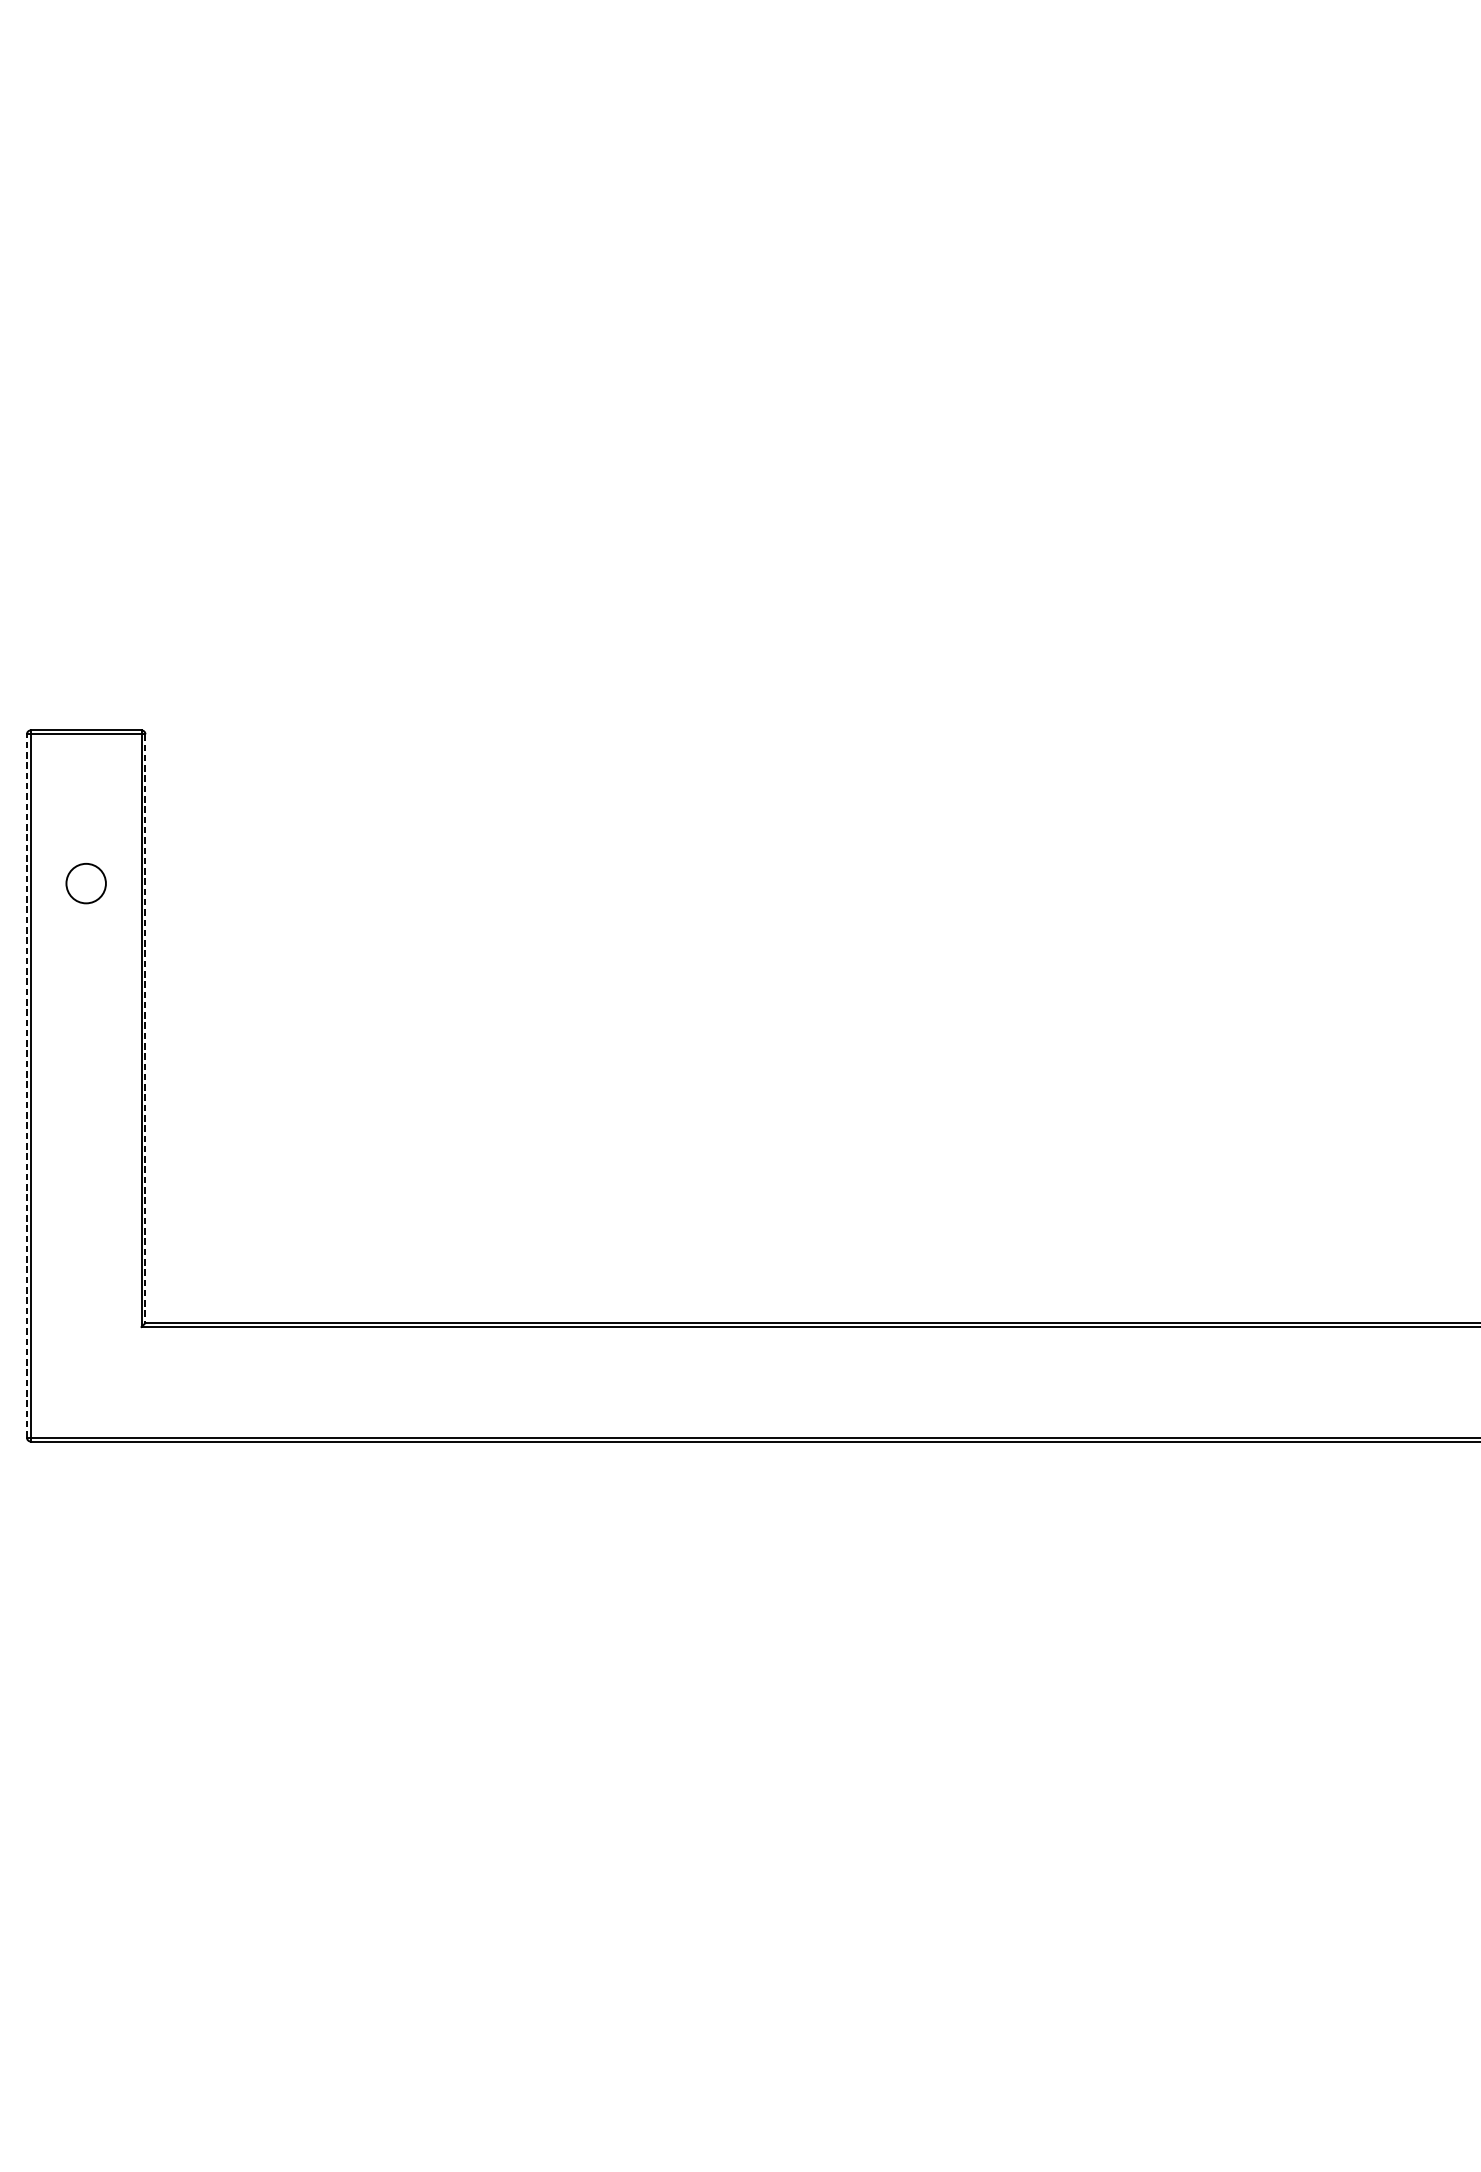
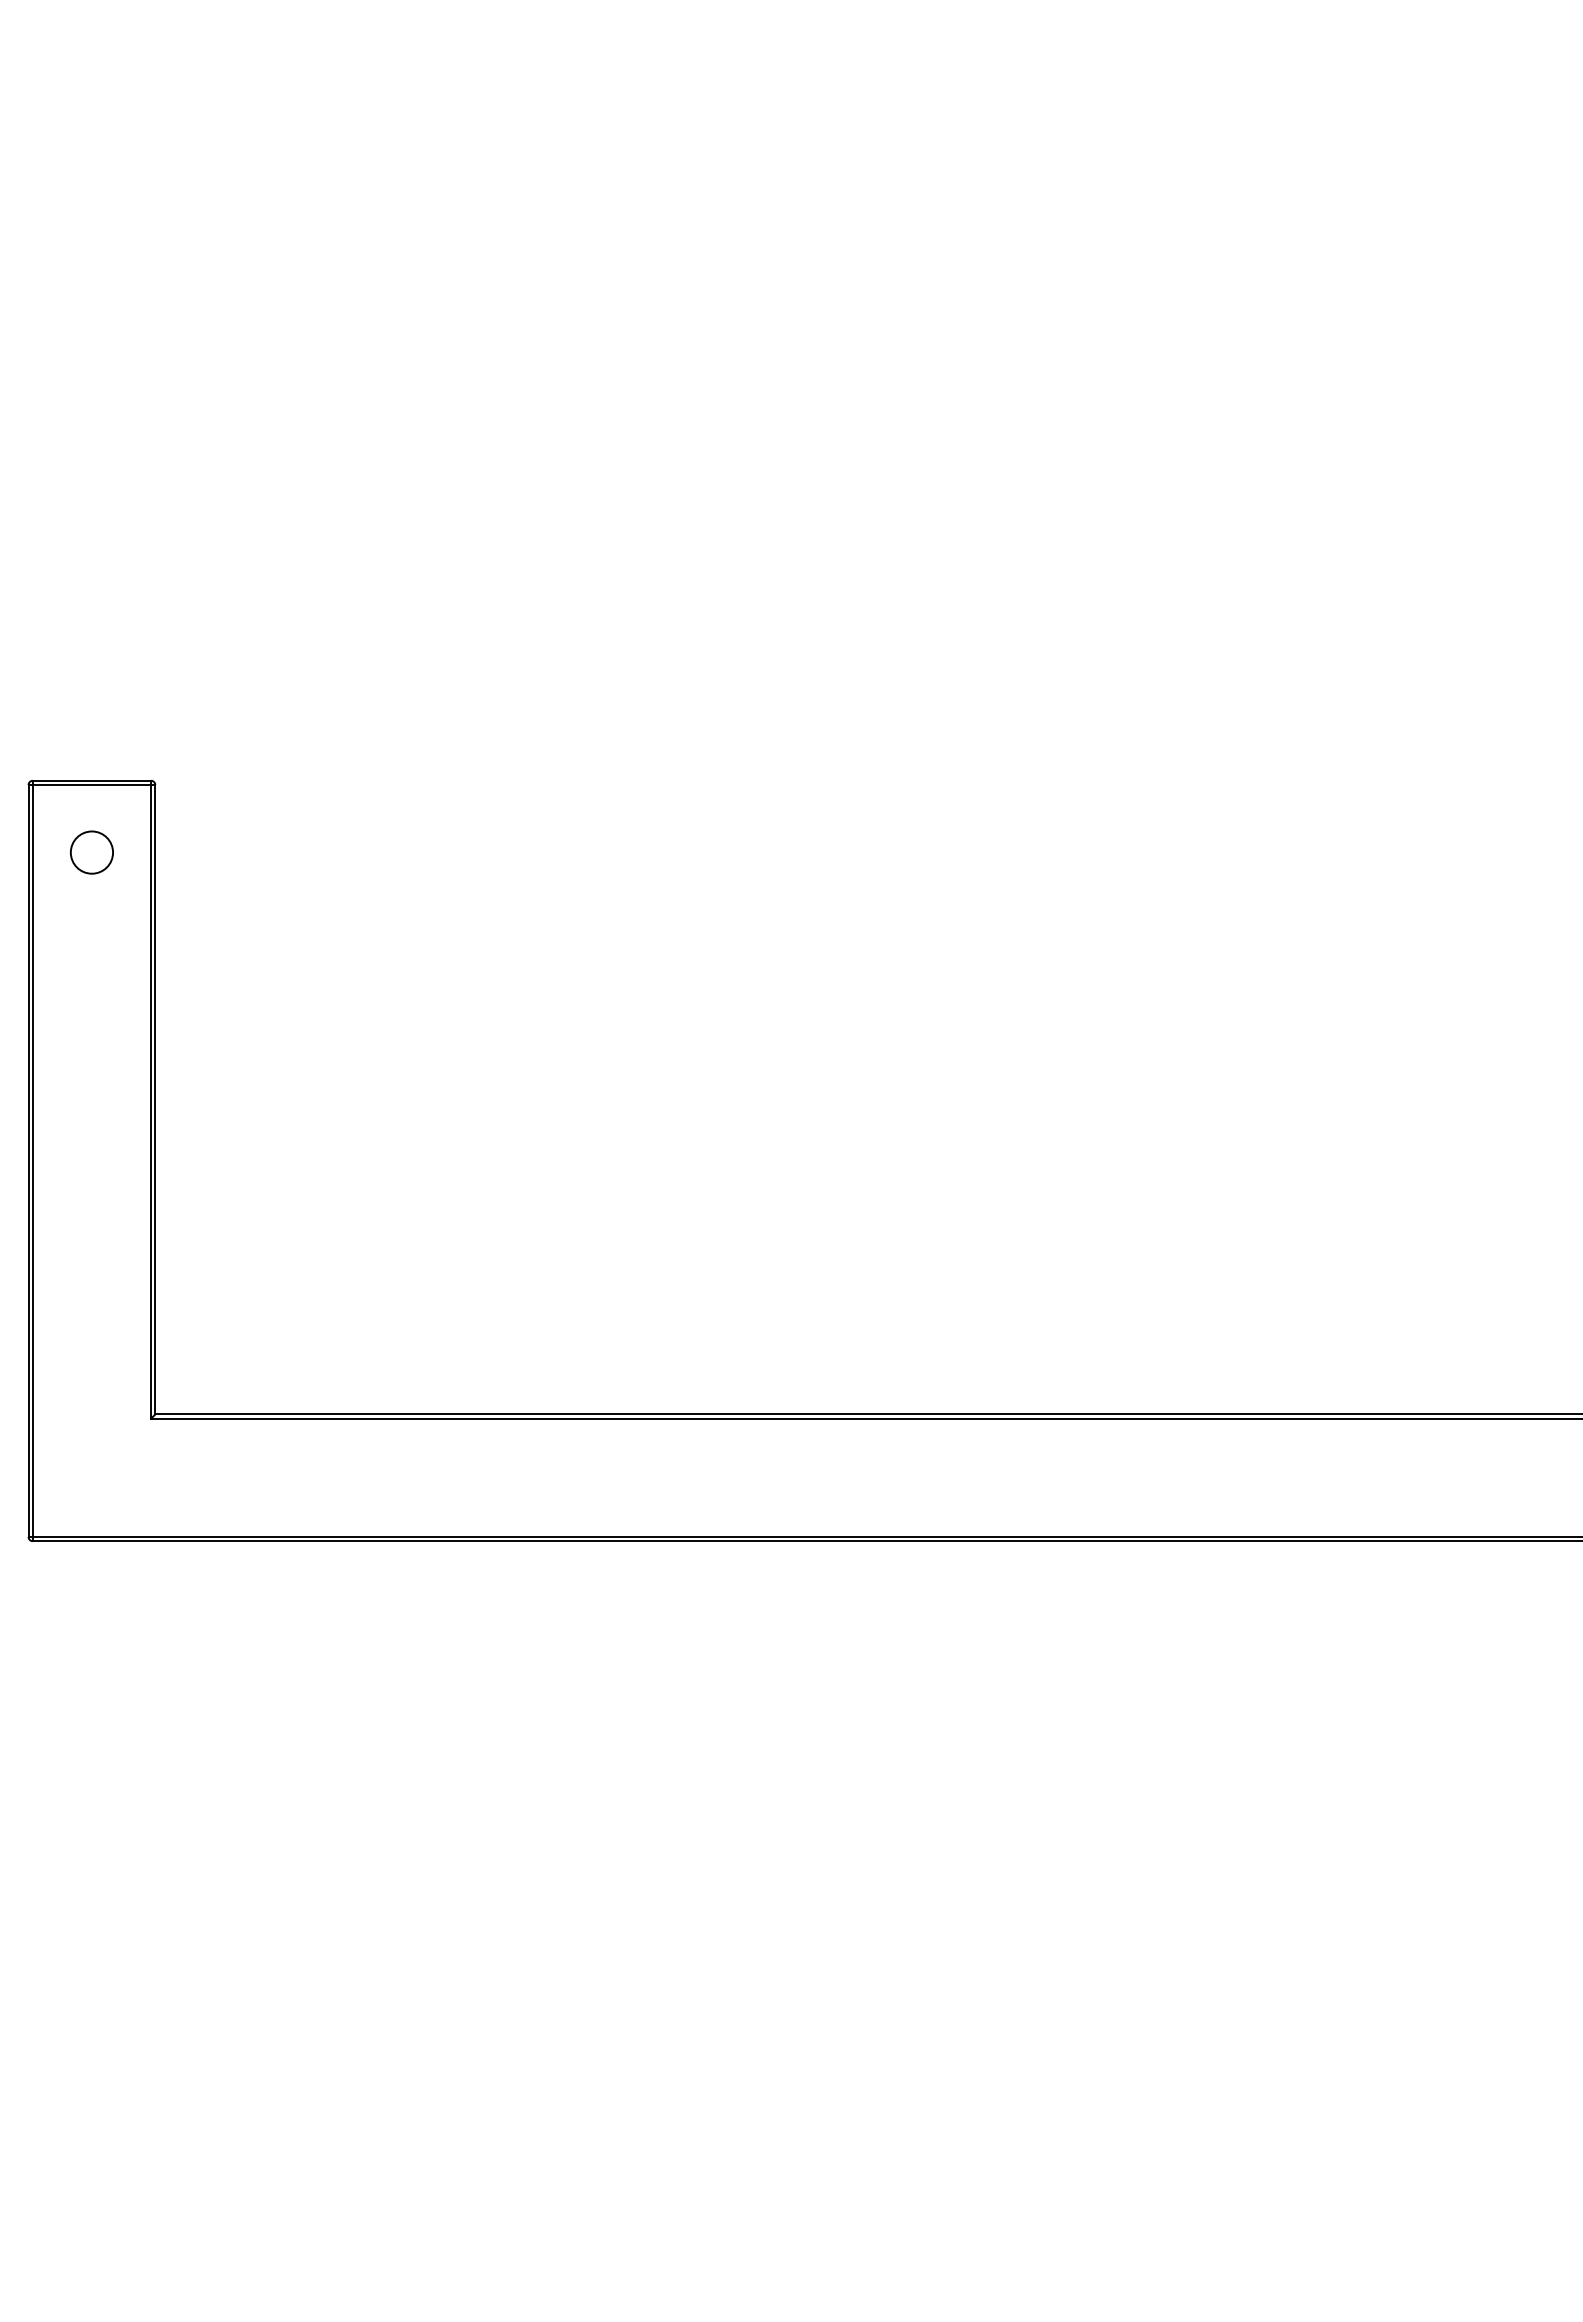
circle: (85, 883) -> (91, 852), moved
line: (145, 1028) -> (155, 1099), dashed -> solid
line: (26, 1086) -> (28, 1161), dashed -> solid

